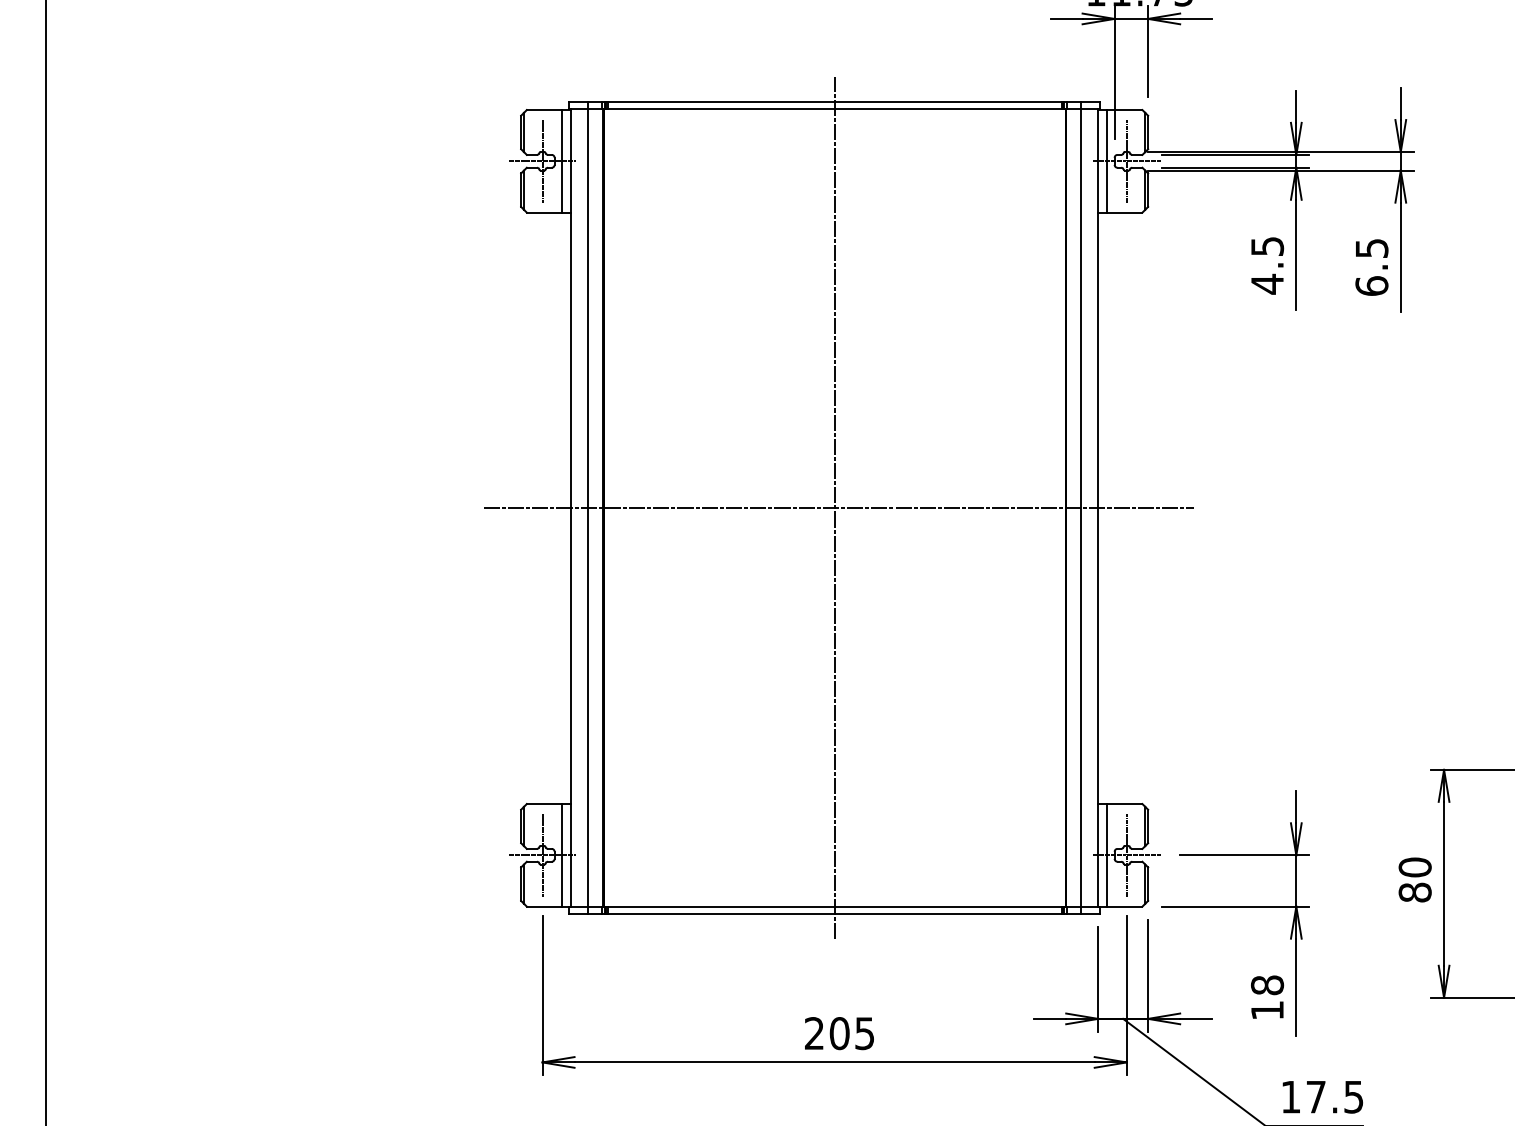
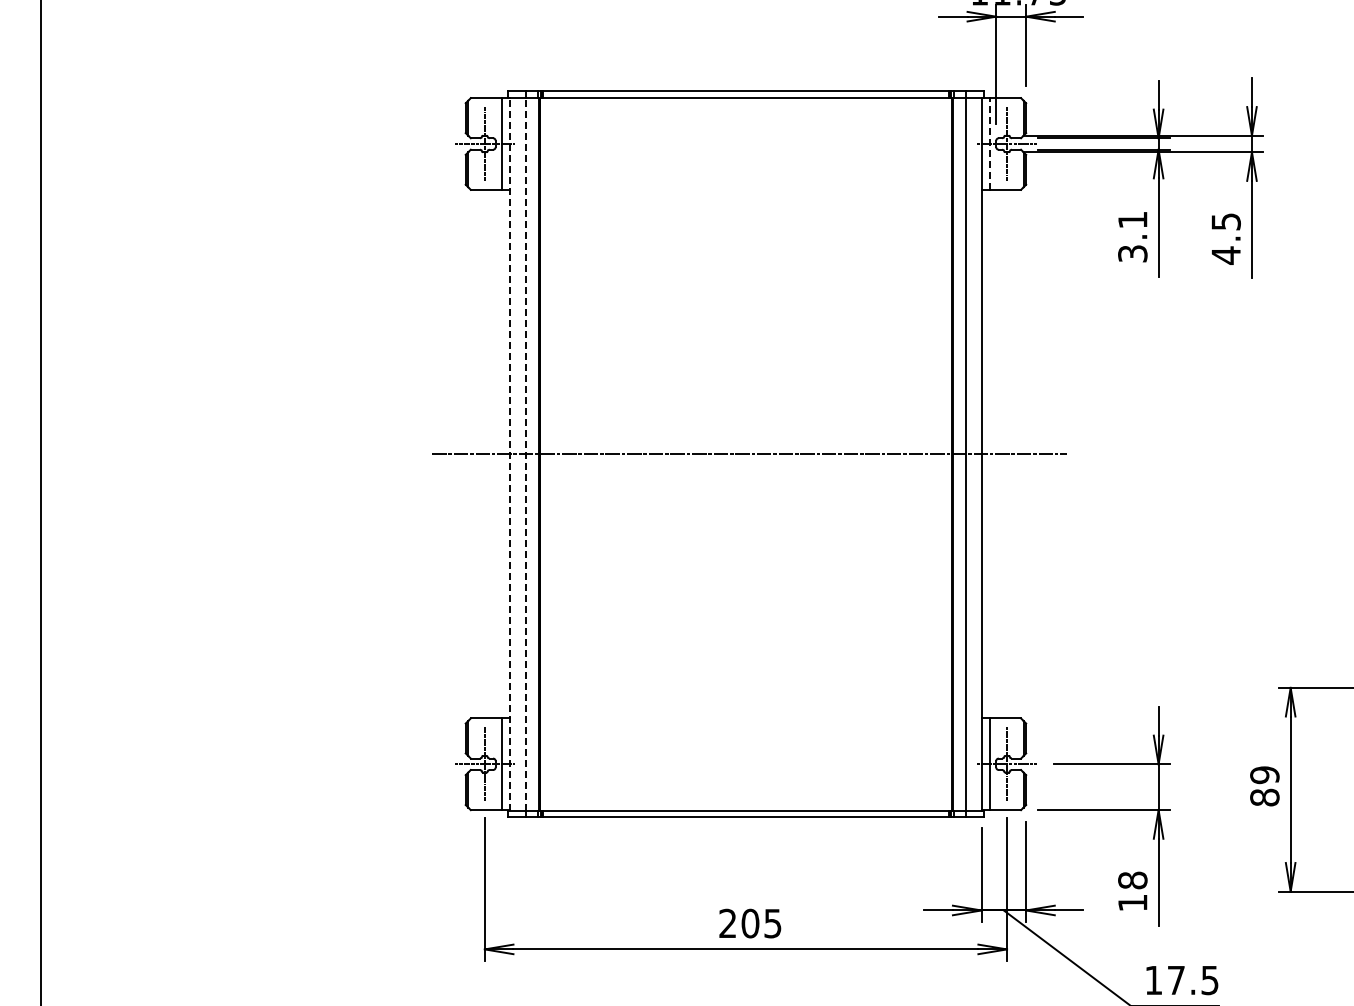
line: (1107, 161) -> (989, 144), solid -> dashed
text: (1267, 265) -> (1132, 237), 4.5 -> 3.1
text: (1371, 286) -> (1225, 255), 6.5 -> 4.5
line: (834, 507) -> (745, 453), removed
line: (571, 508) -> (510, 454), solid -> dashed
line: (588, 508) -> (525, 454), solid -> dashed
text: (1414, 867) -> (1264, 775), 80 -> 89

